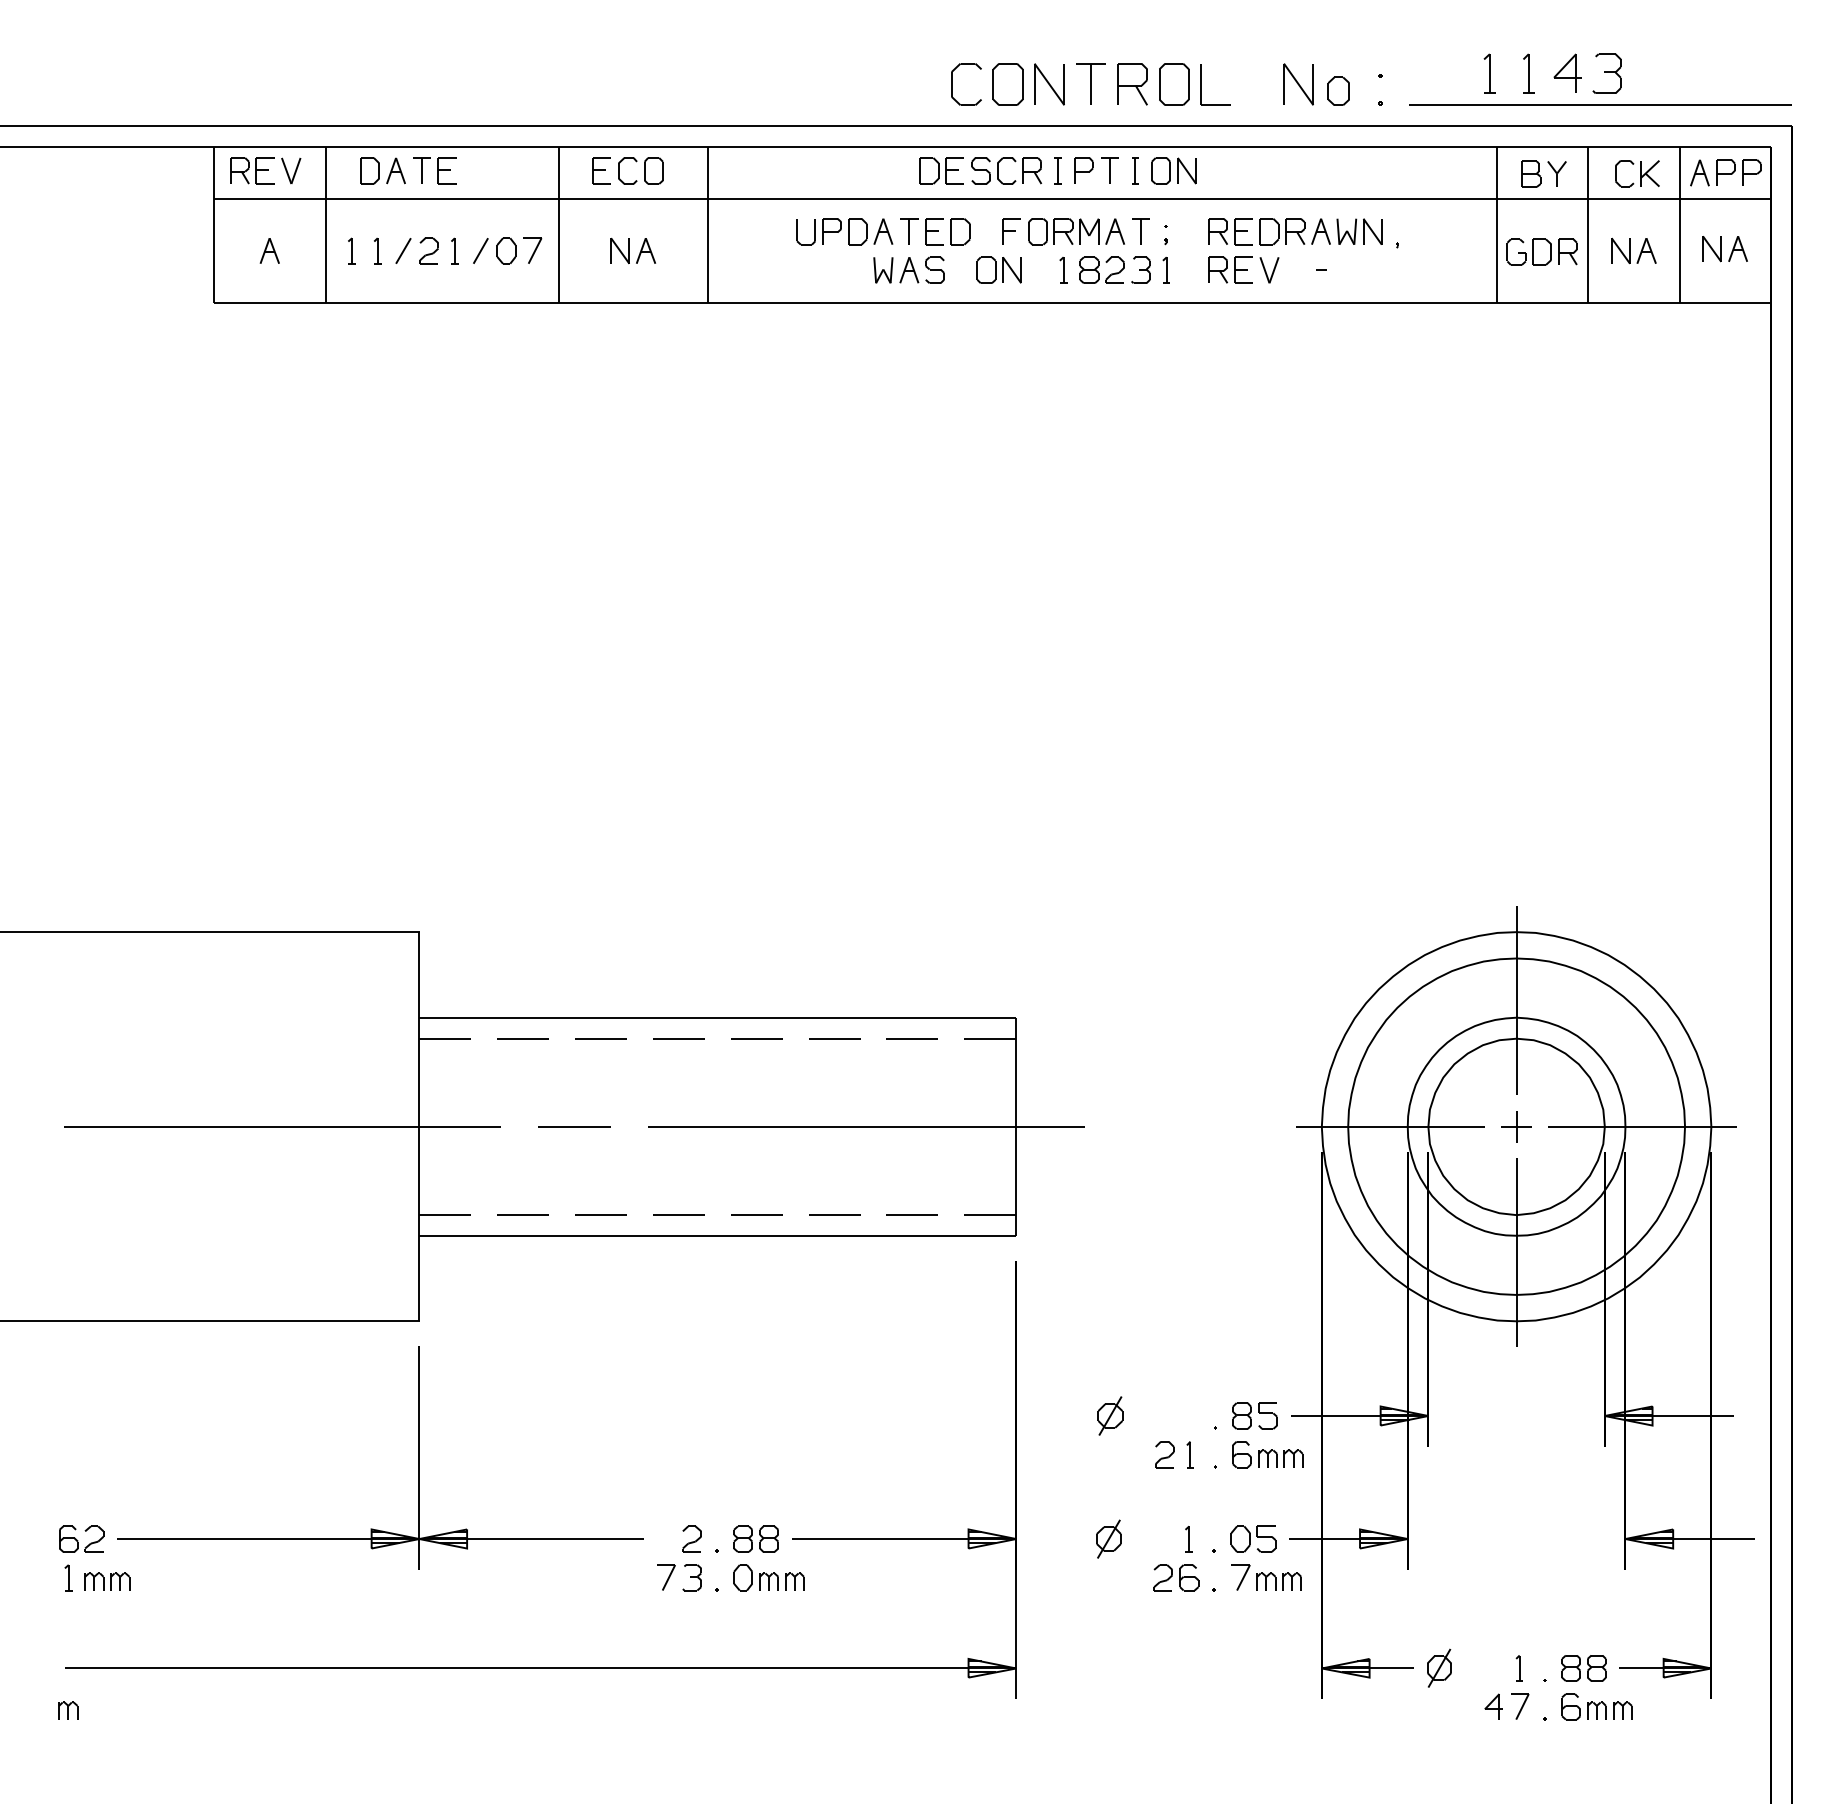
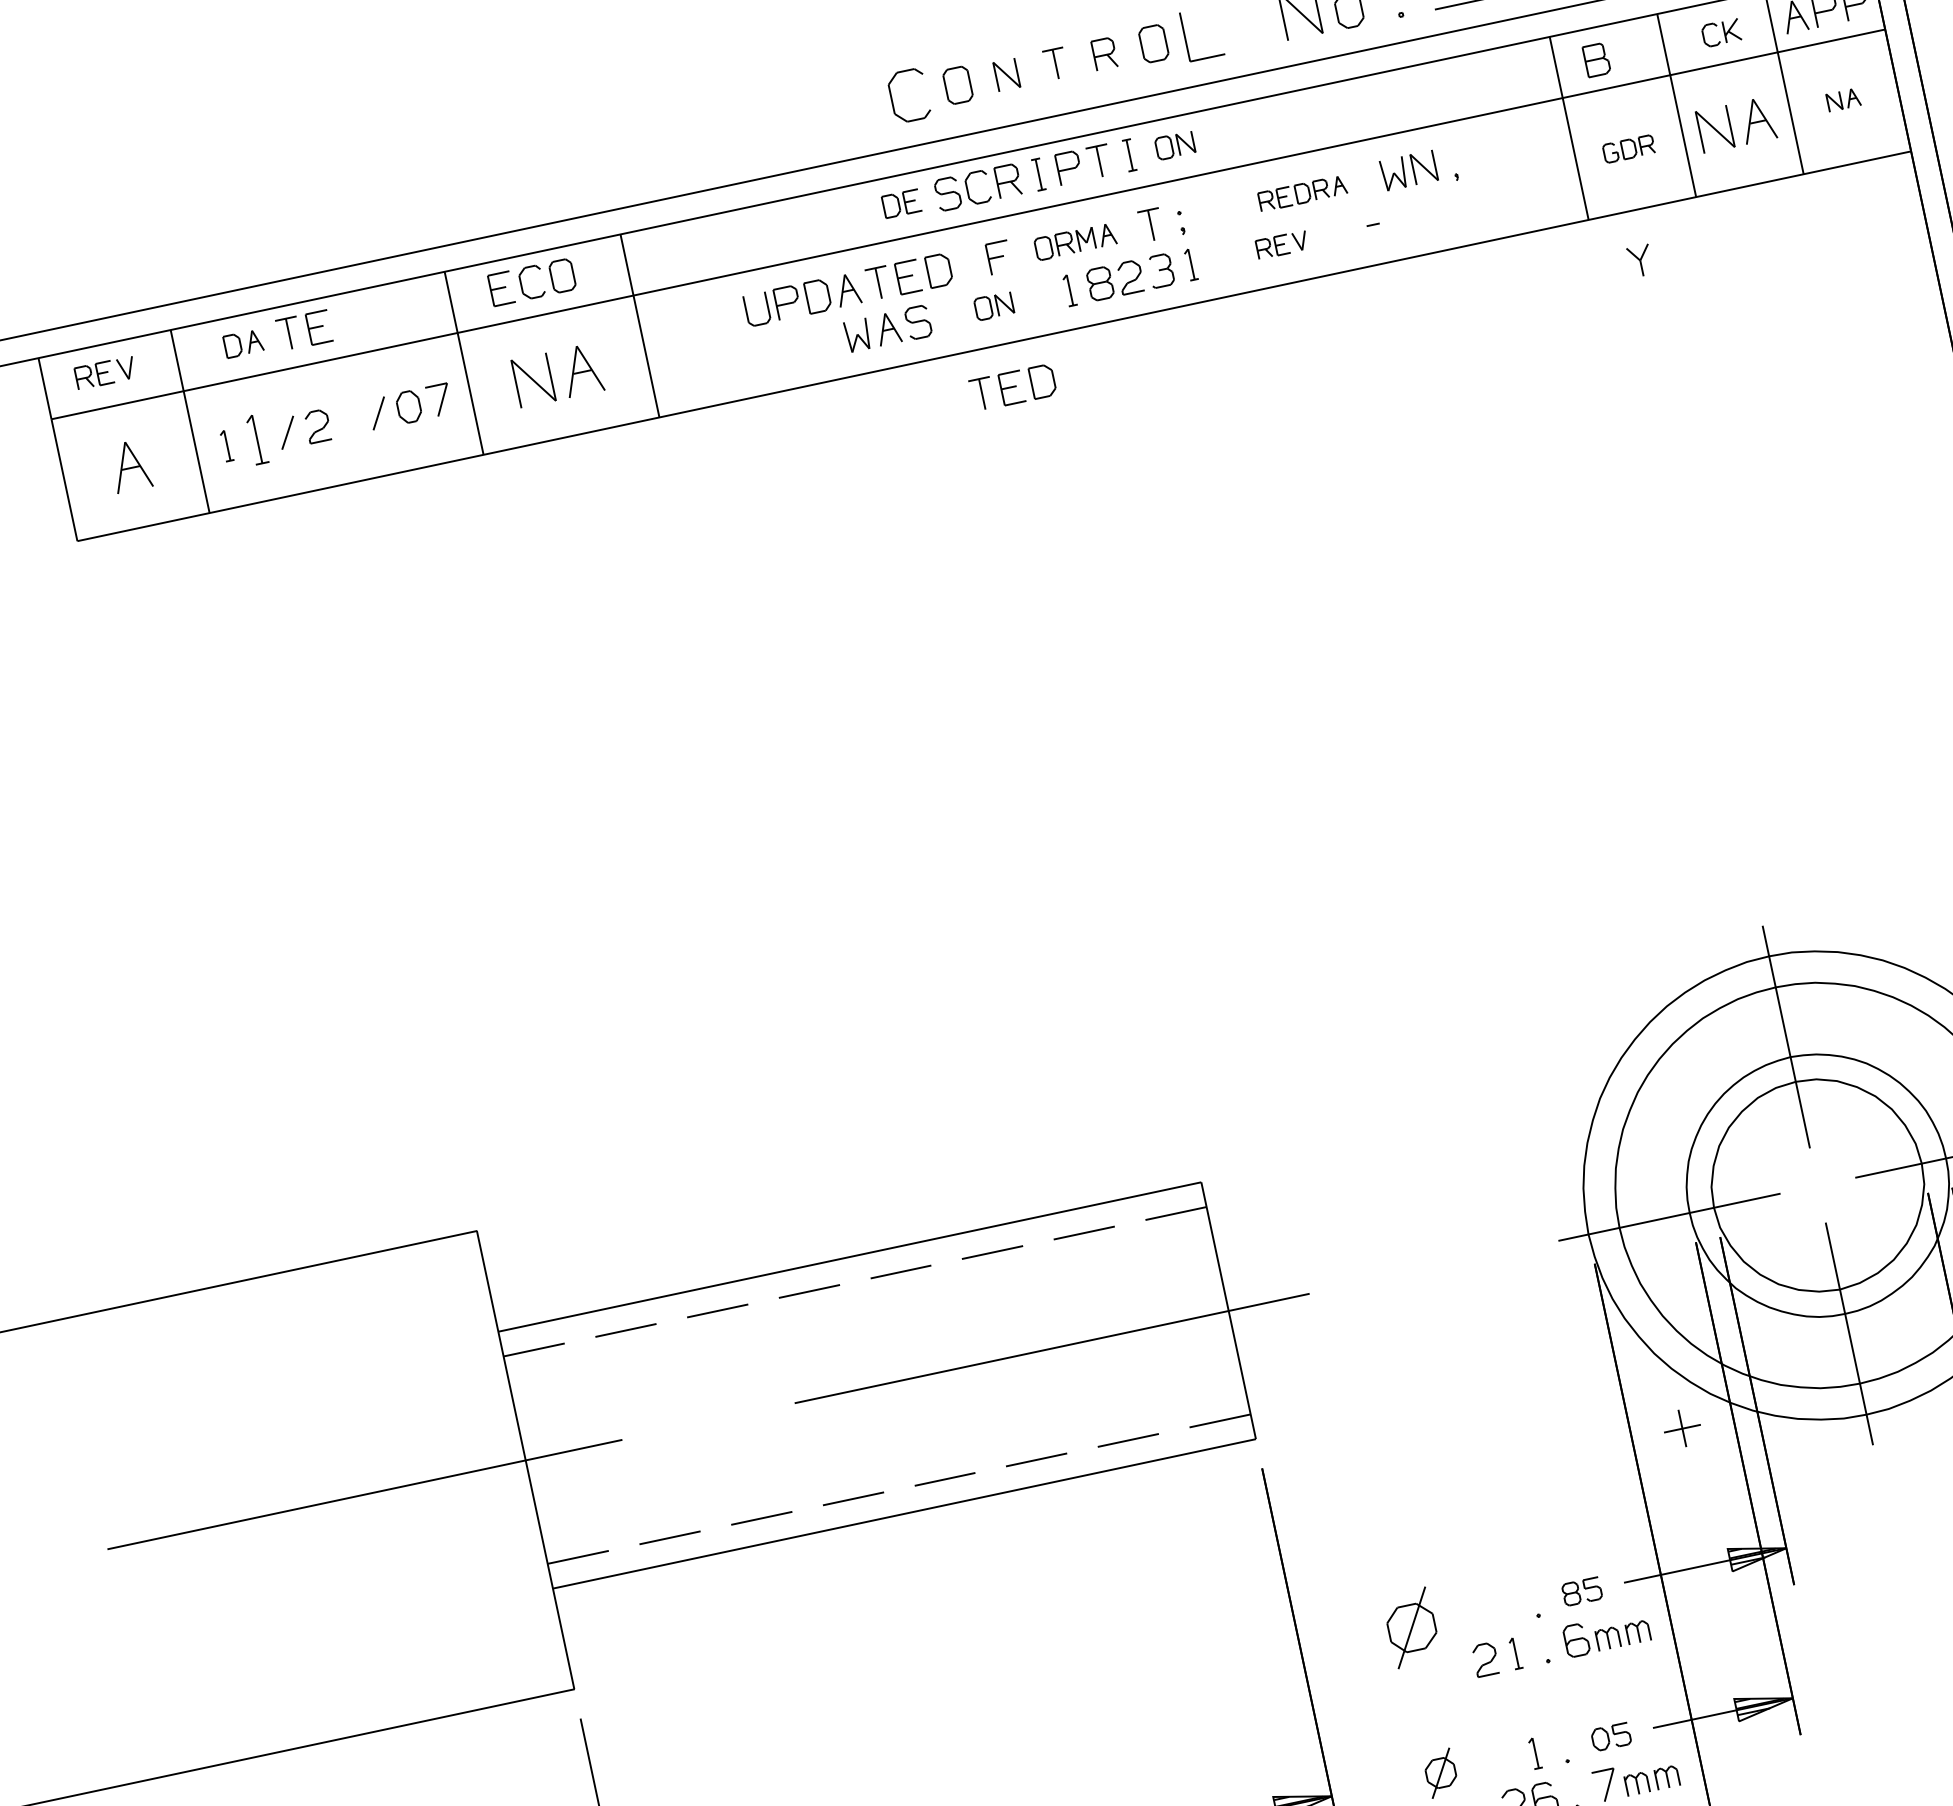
part: (1090, 83) -> (1054, 63), size x0.6
part: (1007, 84) -> (957, 85), size x0.7
part: (1049, 84) -> (1006, 75), size x0.6
part: (1132, 84) -> (1104, 54), size x0.6
part: (1174, 84) -> (1154, 43), size x0.7
part: (265, 170) -> (105, 372), size x0.7
part: (382, 170) -> (242, 343), size x0.7
part: (941, 170) -> (901, 203), size x0.7
part: (1173, 170) -> (1174, 145), size x0.7
part: (1556, 173) -> (1639, 260), moved
part: (1637, 173) -> (1721, 32), size x0.7
part: (1076, 231) -> (1075, 241), size x0.7
part: (1269, 231) -> (1302, 193), size x0.6
part: (1724, 249) -> (1843, 100), size x0.6
part: (269, 250) -> (129, 465), size x1.6
part: (377, 250) -> (256, 438), size x1.6
part: (454, 250) -> (347, 419), removed
part: (633, 250) -> (558, 374), size x1.6
part: (1633, 250) -> (1736, 124), size x1.4
part: (1541, 251) -> (1628, 148), size x0.6
part: (998, 269) -> (993, 305), size x0.7
part: (1243, 269) -> (1281, 244), size x0.6
part: (1000, 339) -> (1012, 387), added
line: (574, 1126) -> (708, 1421), removed
part: (1516, 1126) -> (1682, 1428), moved
part: (1110, 1415) -> (1411, 1627), size x1.6
part: (1254, 1415) -> (1581, 1591), size x0.7
part: (1253, 1538) -> (1611, 1736), size x0.7

